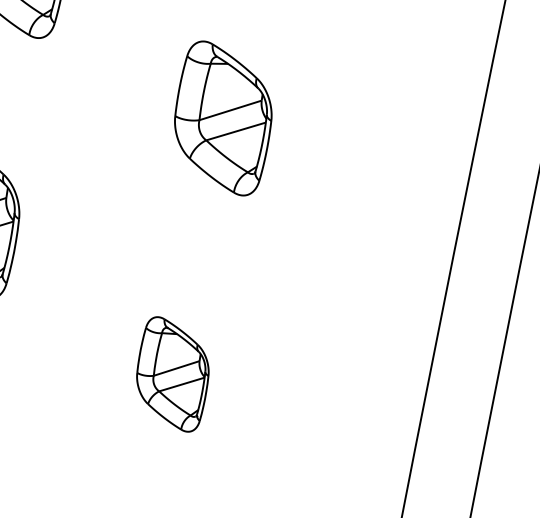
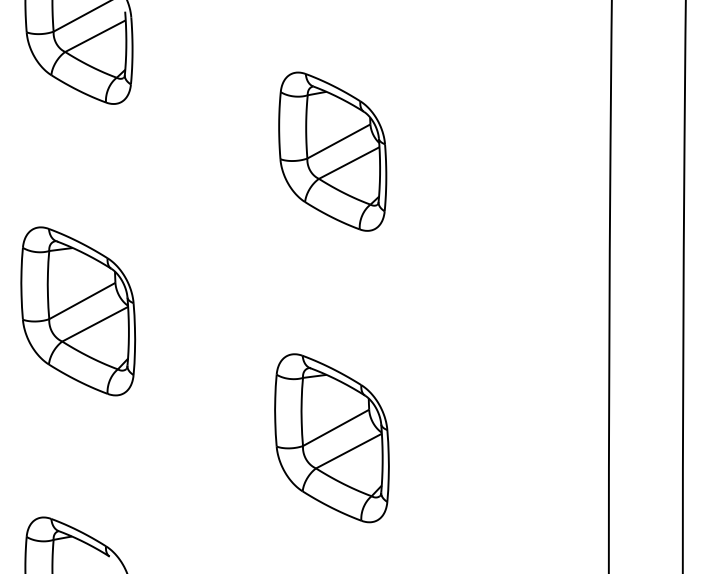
part: (172, 374) -> (331, 438), size x1.43

